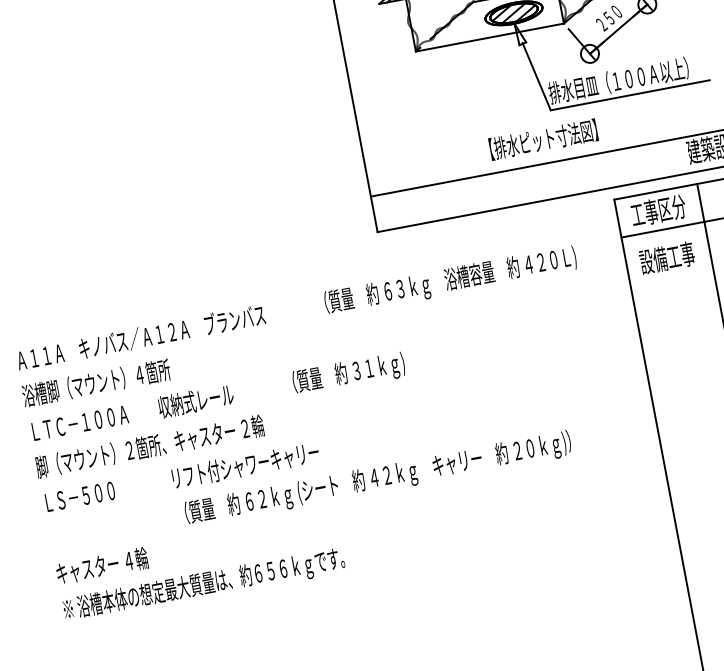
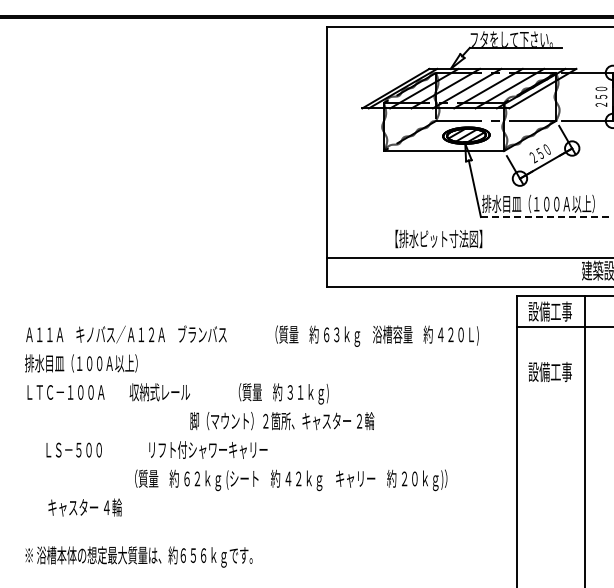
line: (630, 95) -> (545, 217), solid -> dashed
text: (542, 139) -> (438, 238), moved
text: (658, 210) -> (550, 311), 工事区分 -> 設備工事
text: (666, 258) -> (549, 372), moved
text: (96, 383) -> (84, 363), 浴槽脚（マウント）４箇所 -> 排水目皿（１００Ａ以上）
text: (150, 446) -> (282, 421), moved
text: (181, 476) -> (156, 449), moved
text: (101, 566) -> (84, 507), moved
text: (203, 585) -> (138, 556), moved

